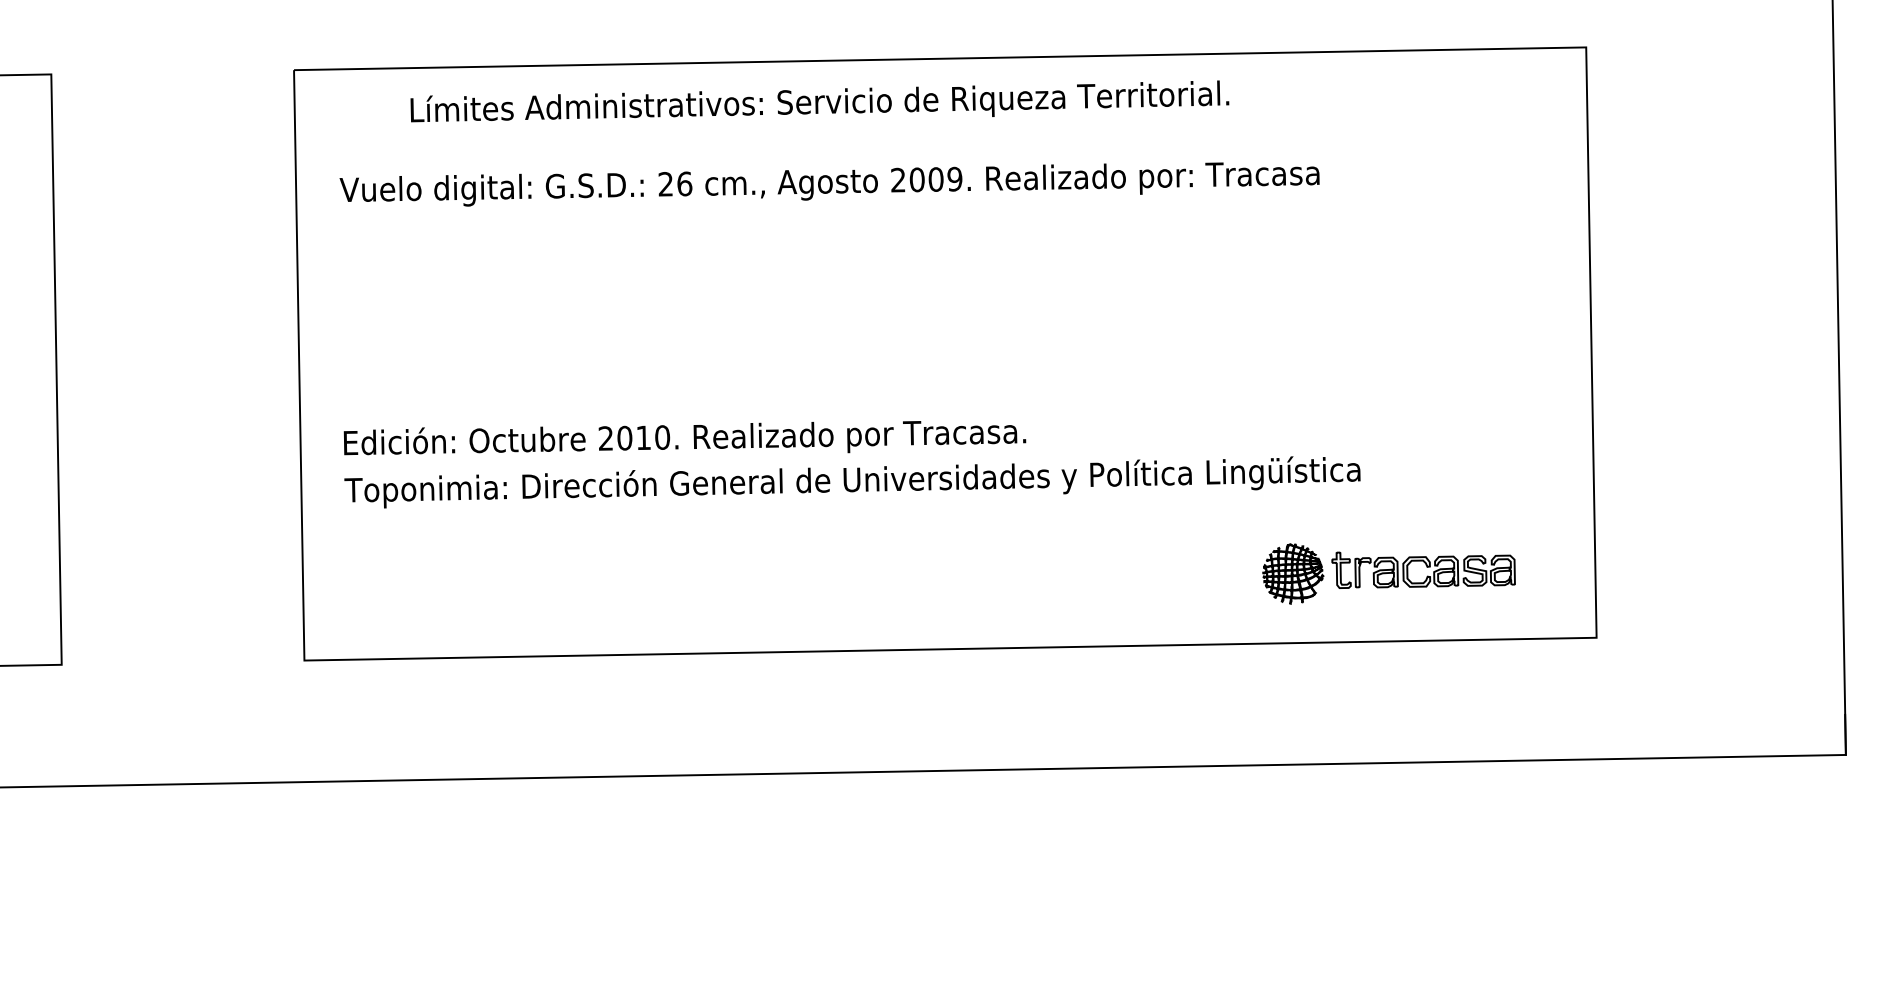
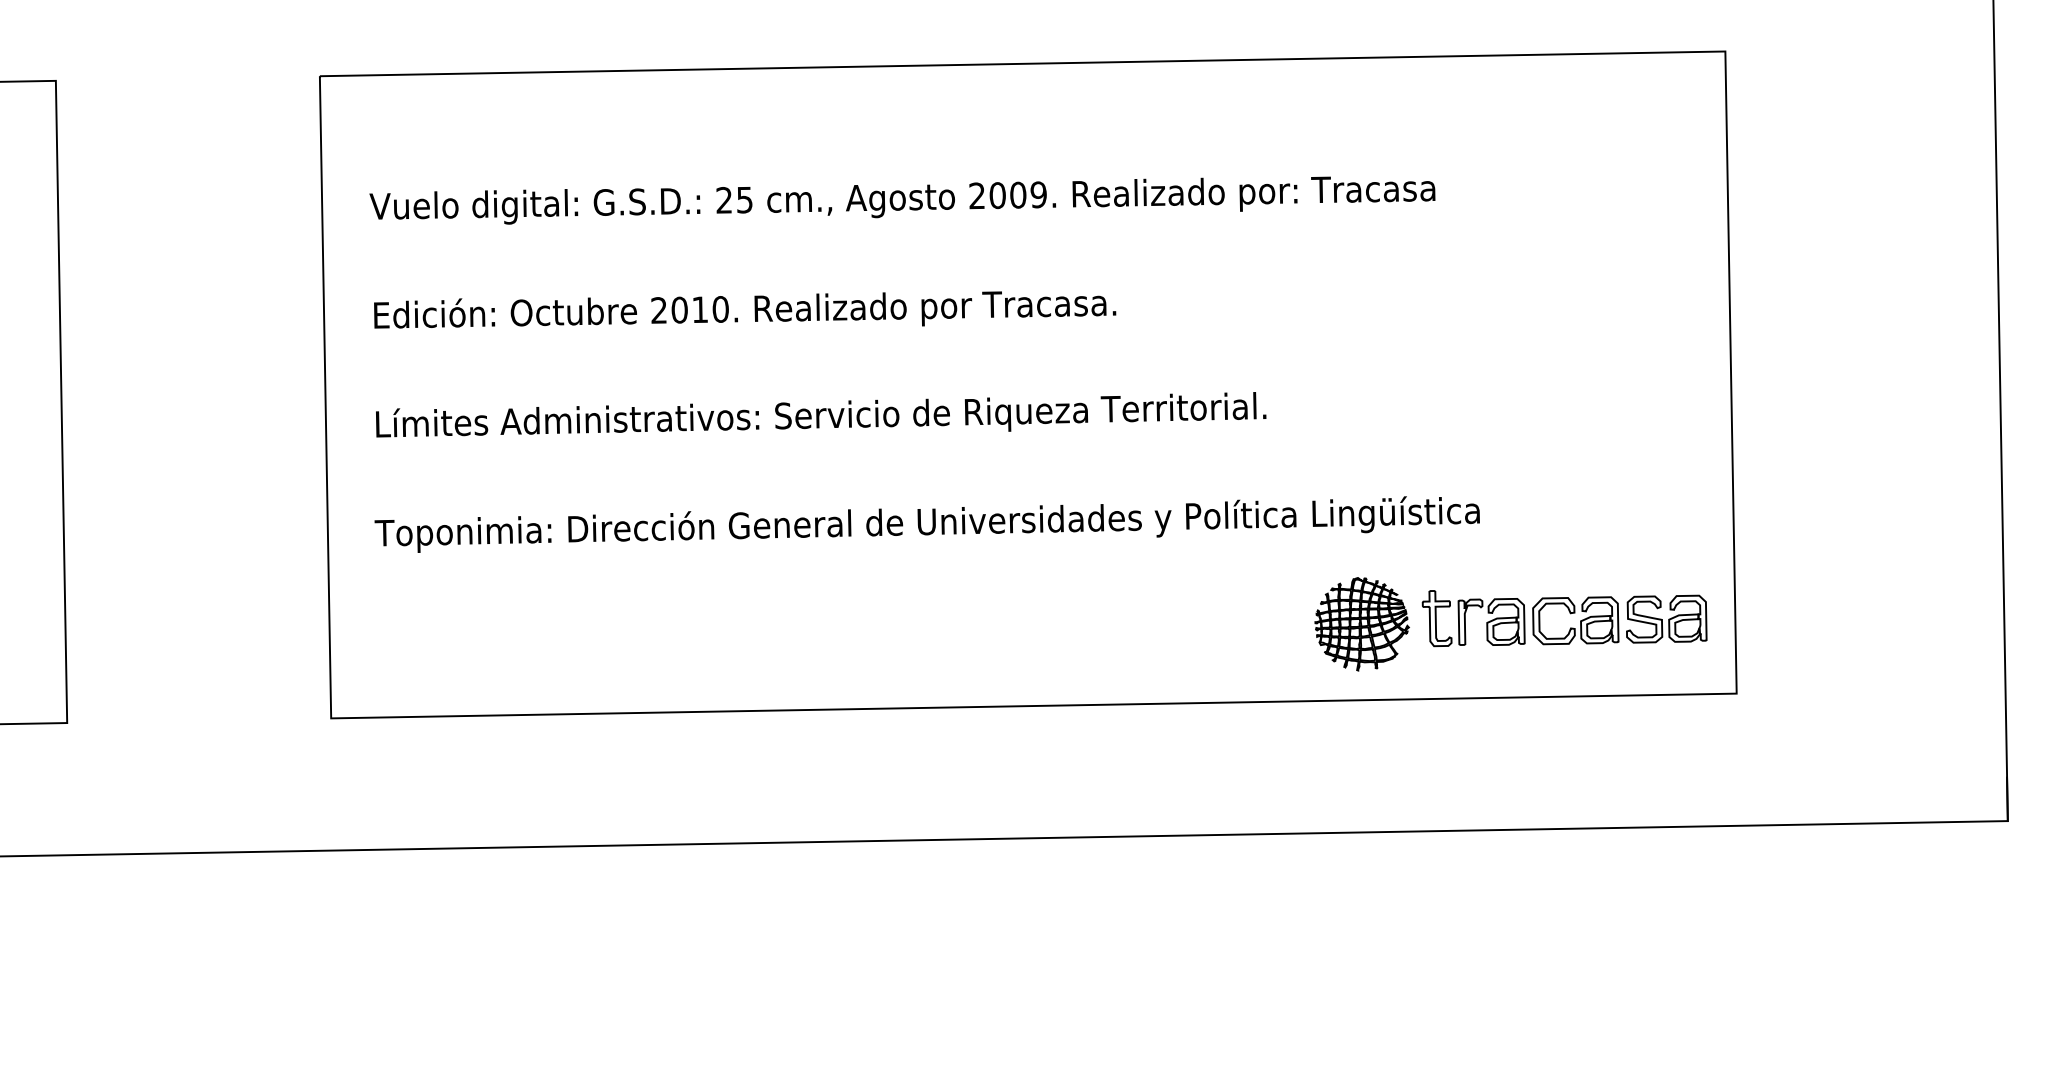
text: (819, 101) -> (820, 414), moved
text: (684, 183) -> (744, 199), 26 -> 25
text: (684, 438) -> (744, 310), moved
part: (1388, 573) -> (1510, 623), size x1.43

